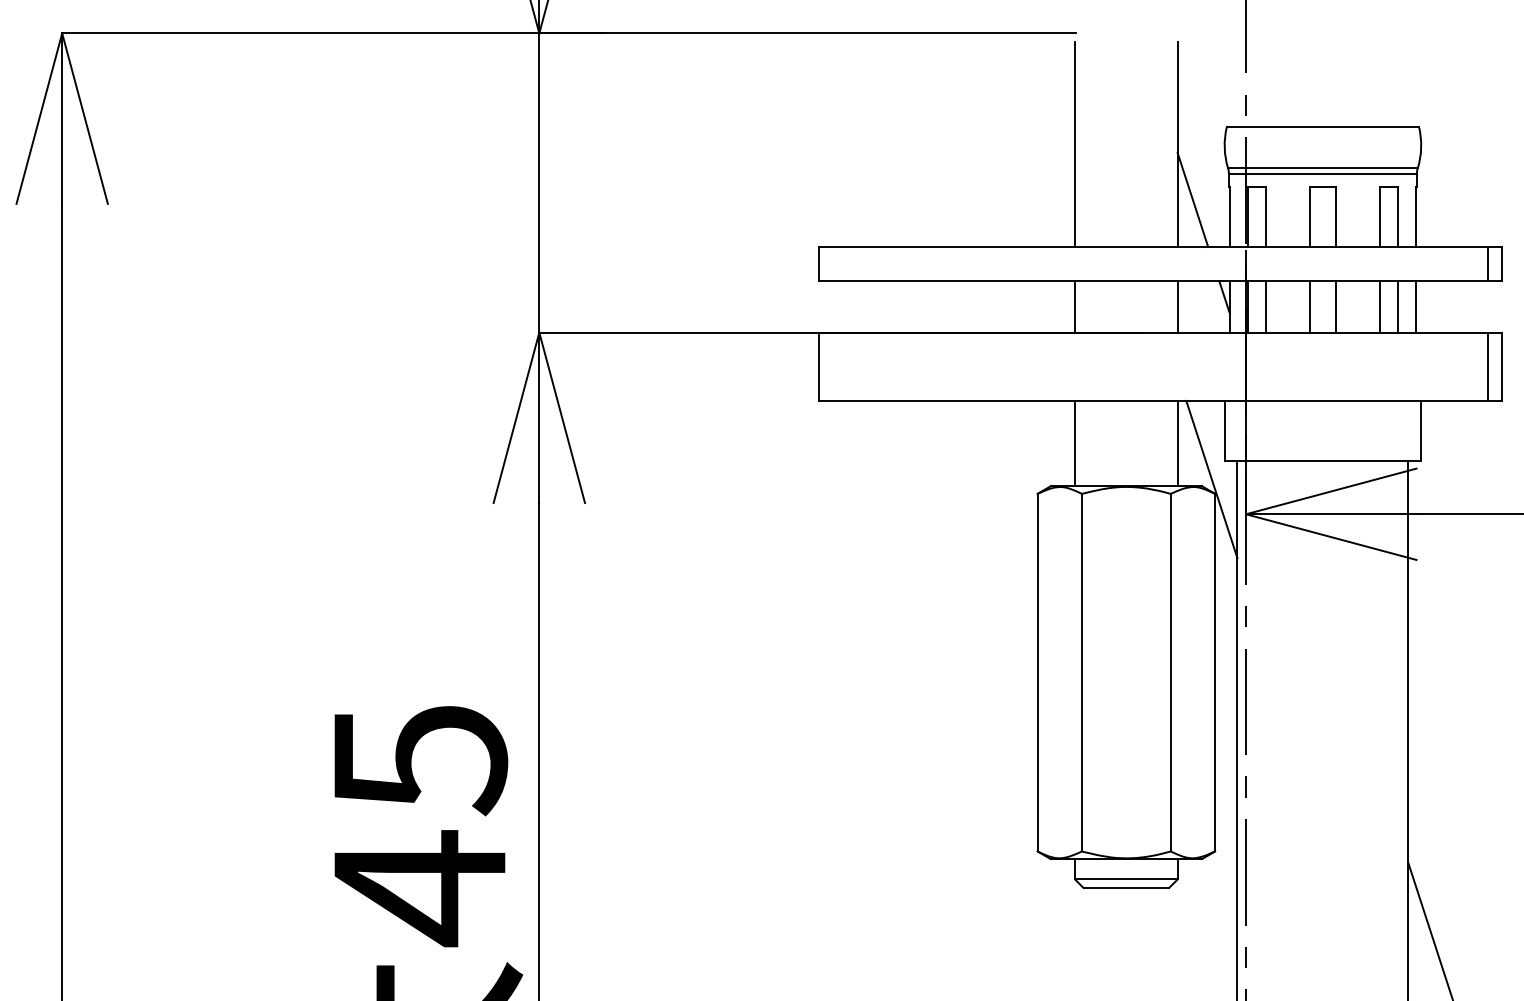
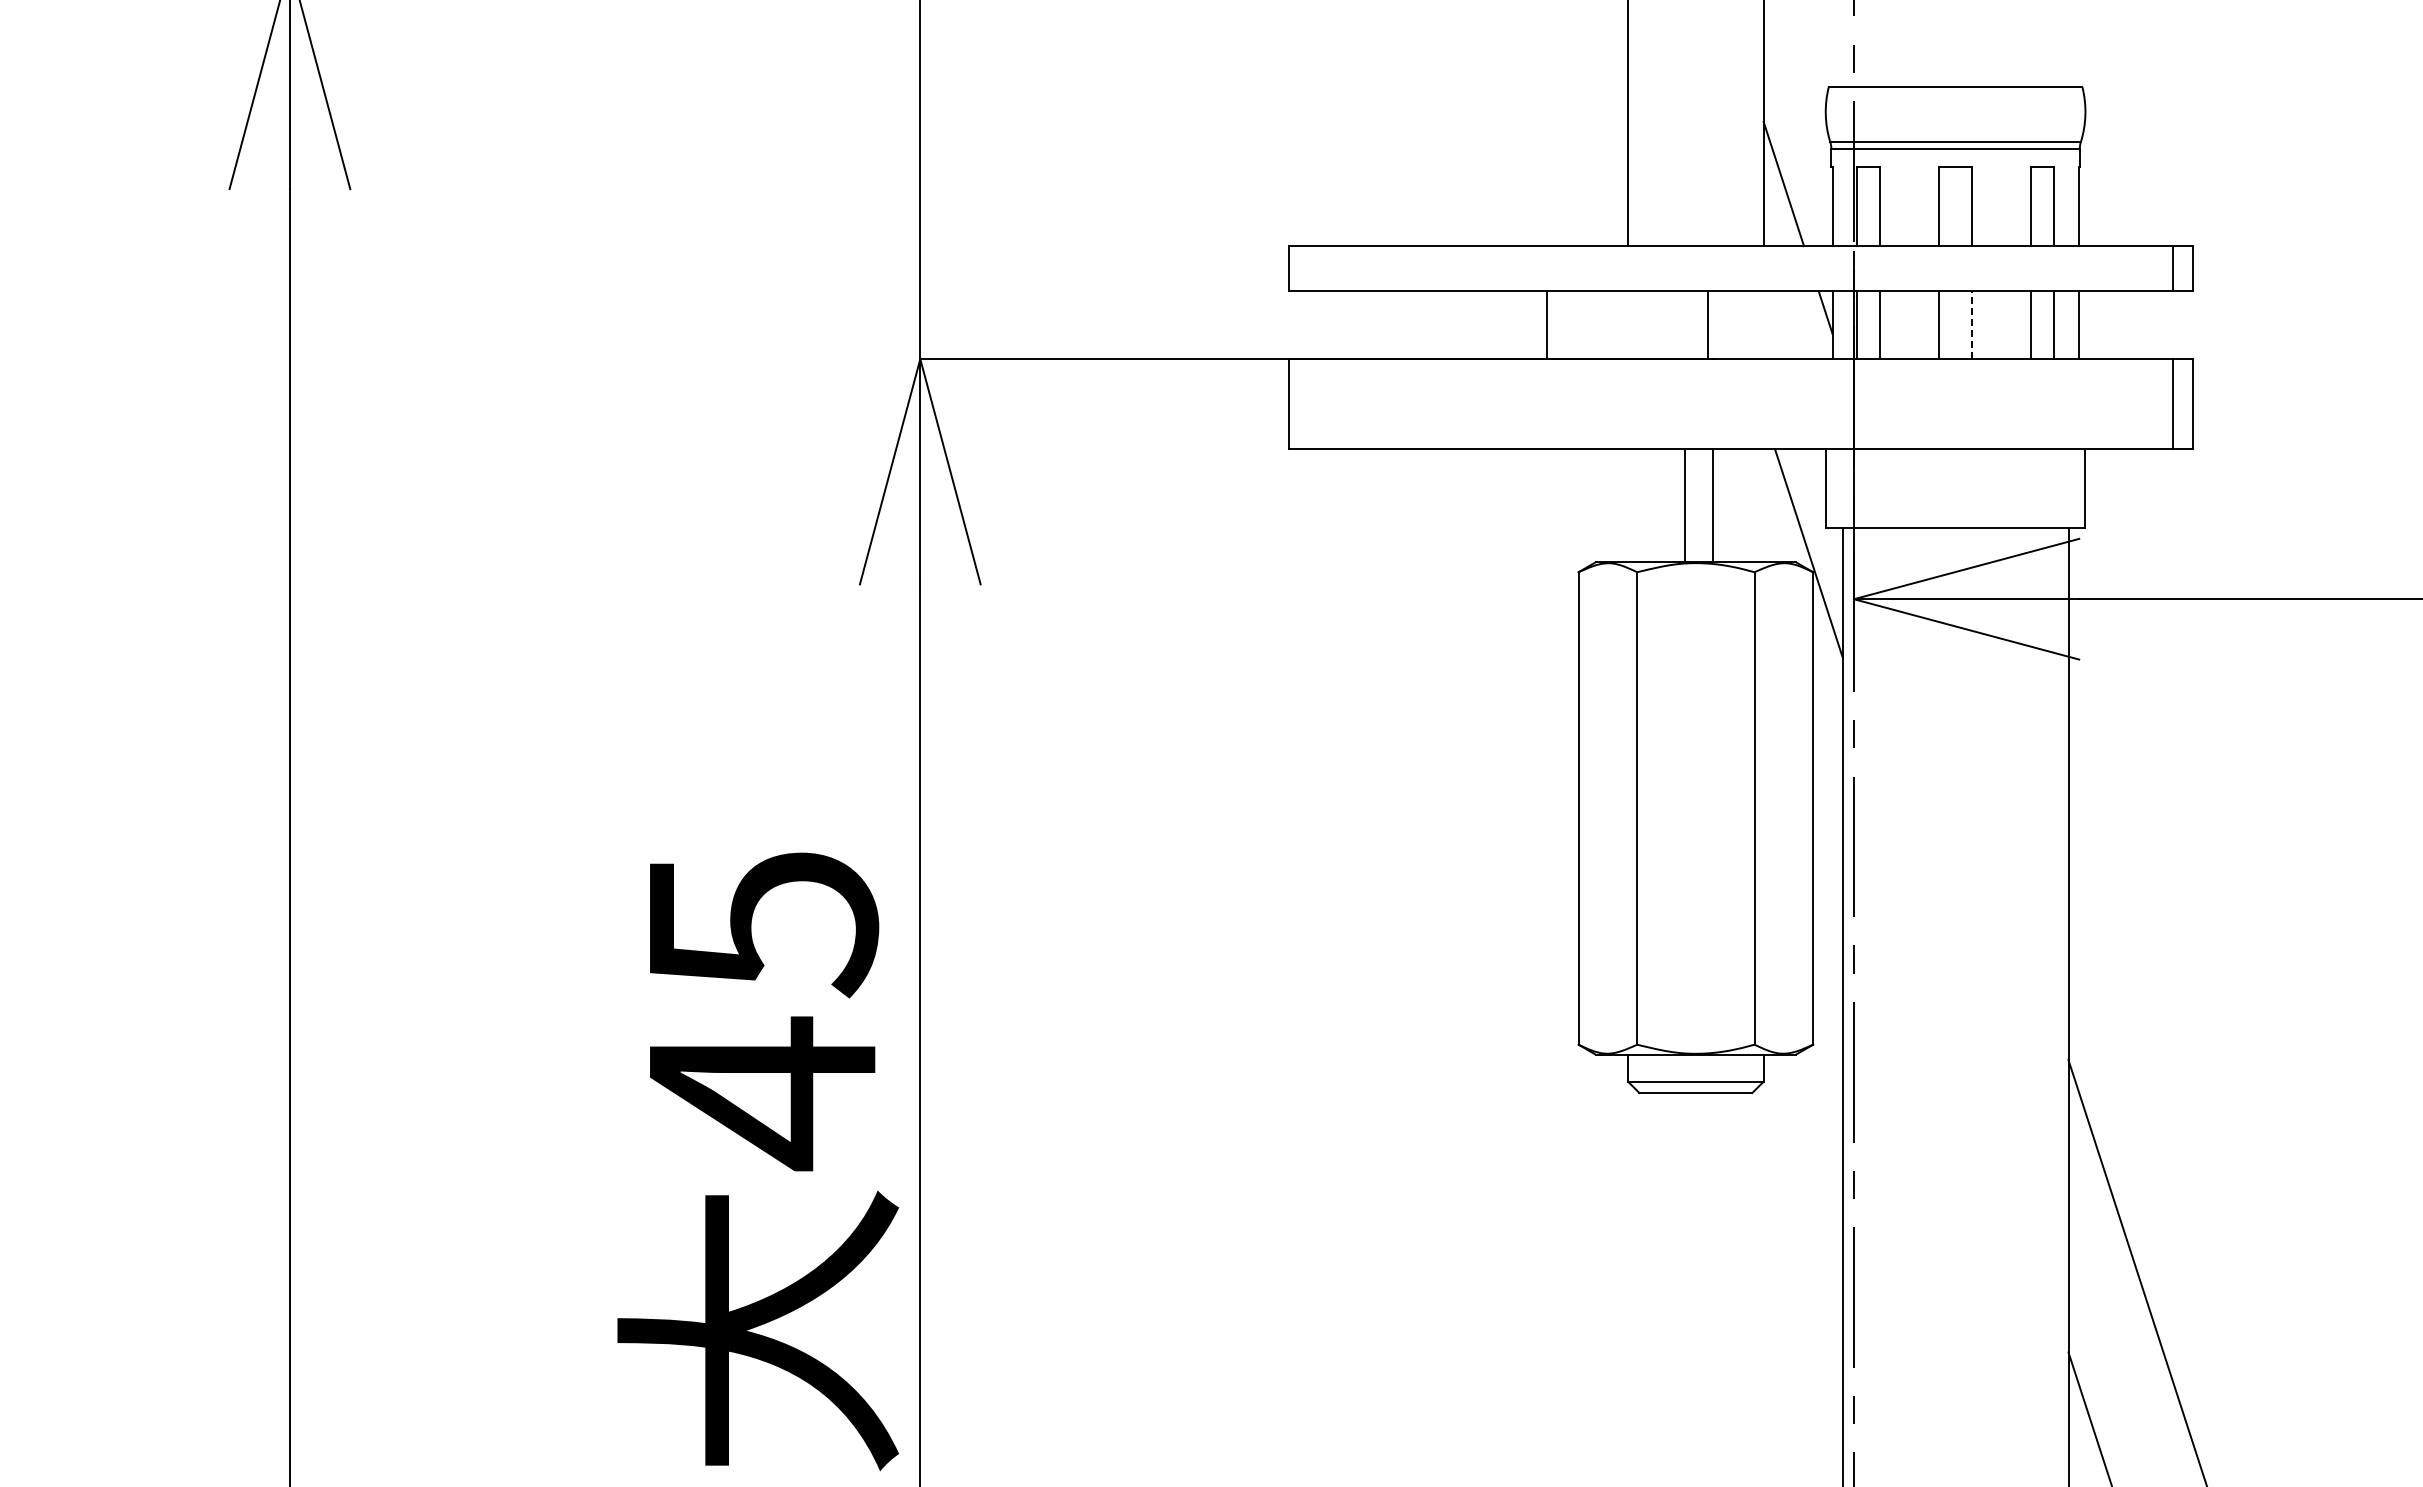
line: (1075, 307) -> (1547, 325), moved
line: (1177, 307) -> (1707, 325), moved
line: (1335, 307) -> (1972, 325), solid -> dashed
line: (1075, 443) -> (1685, 505), moved
line: (1177, 443) -> (1712, 505), moved

